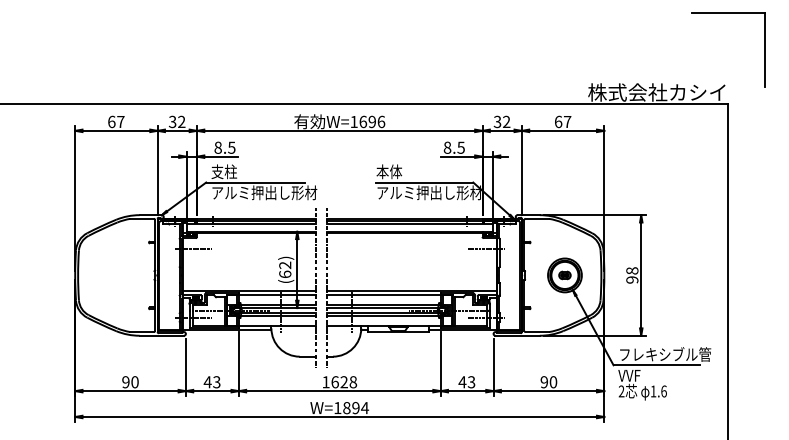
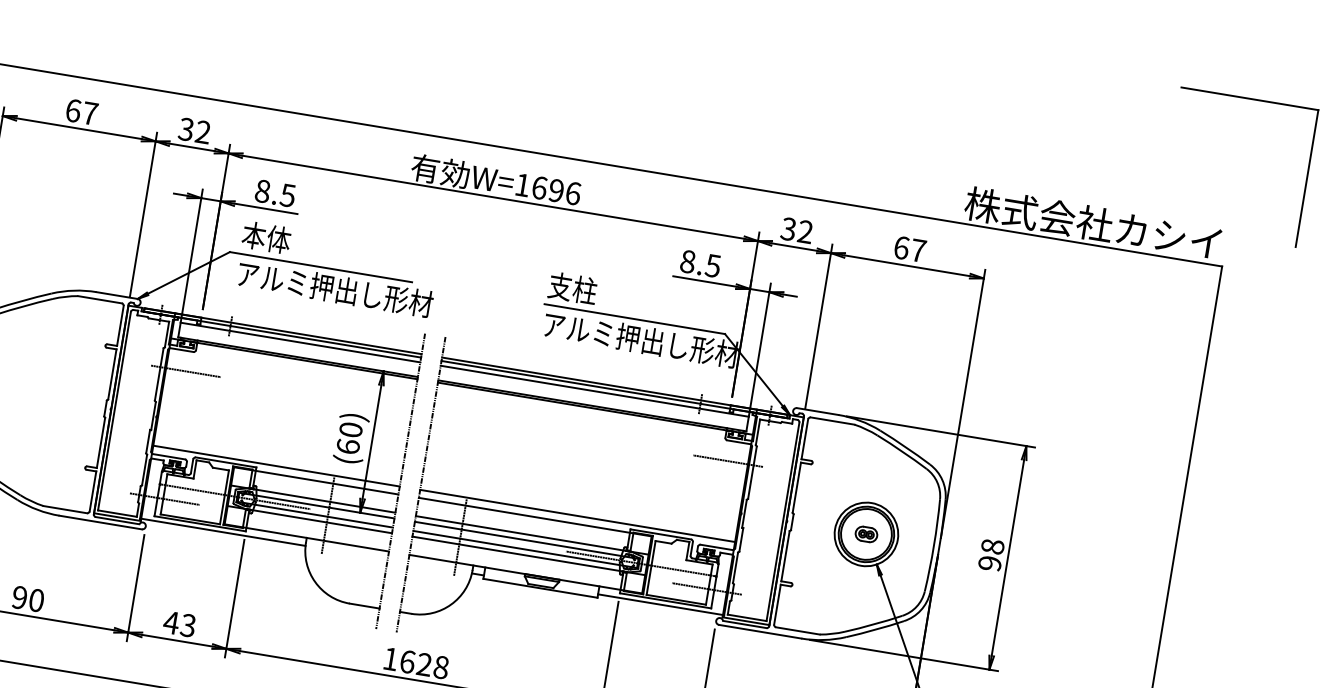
text: (224, 171) -> (267, 237), 支柱 -> 本体
text: (389, 171) -> (573, 287), 本体 -> 支柱
text: (285, 265) -> (351, 430), (62) -> (60)

